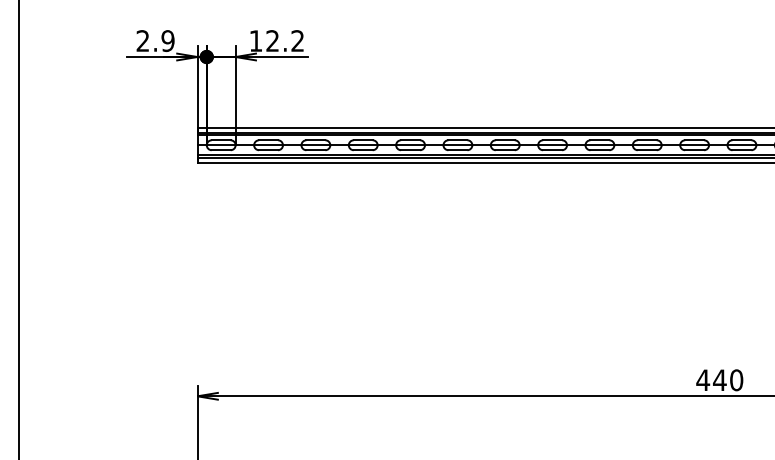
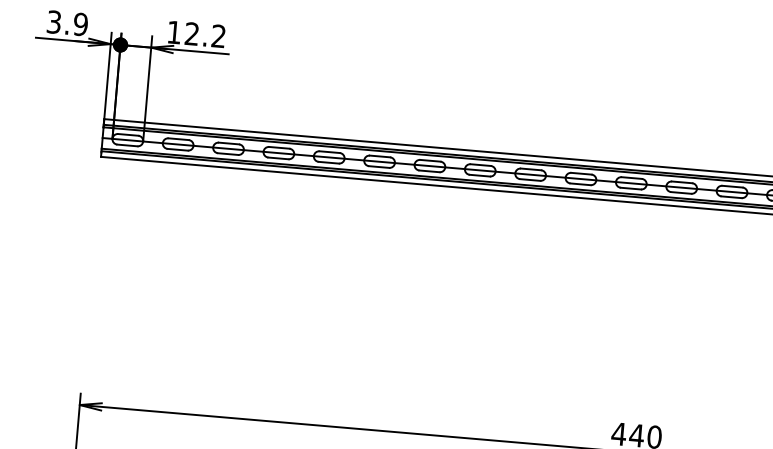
text: (142, 41) -> (53, 22), 2.9 -> 3.9

